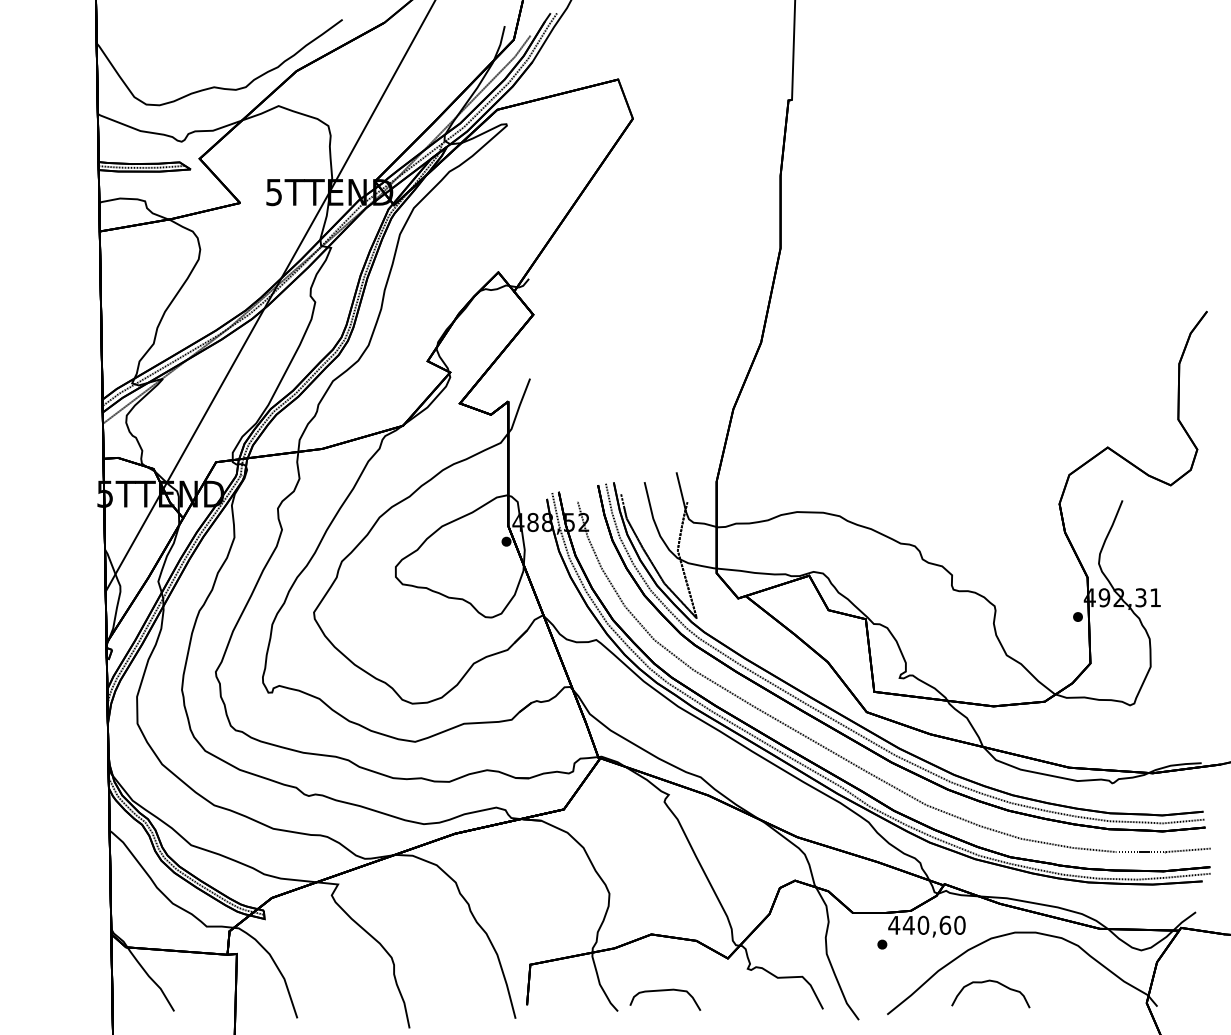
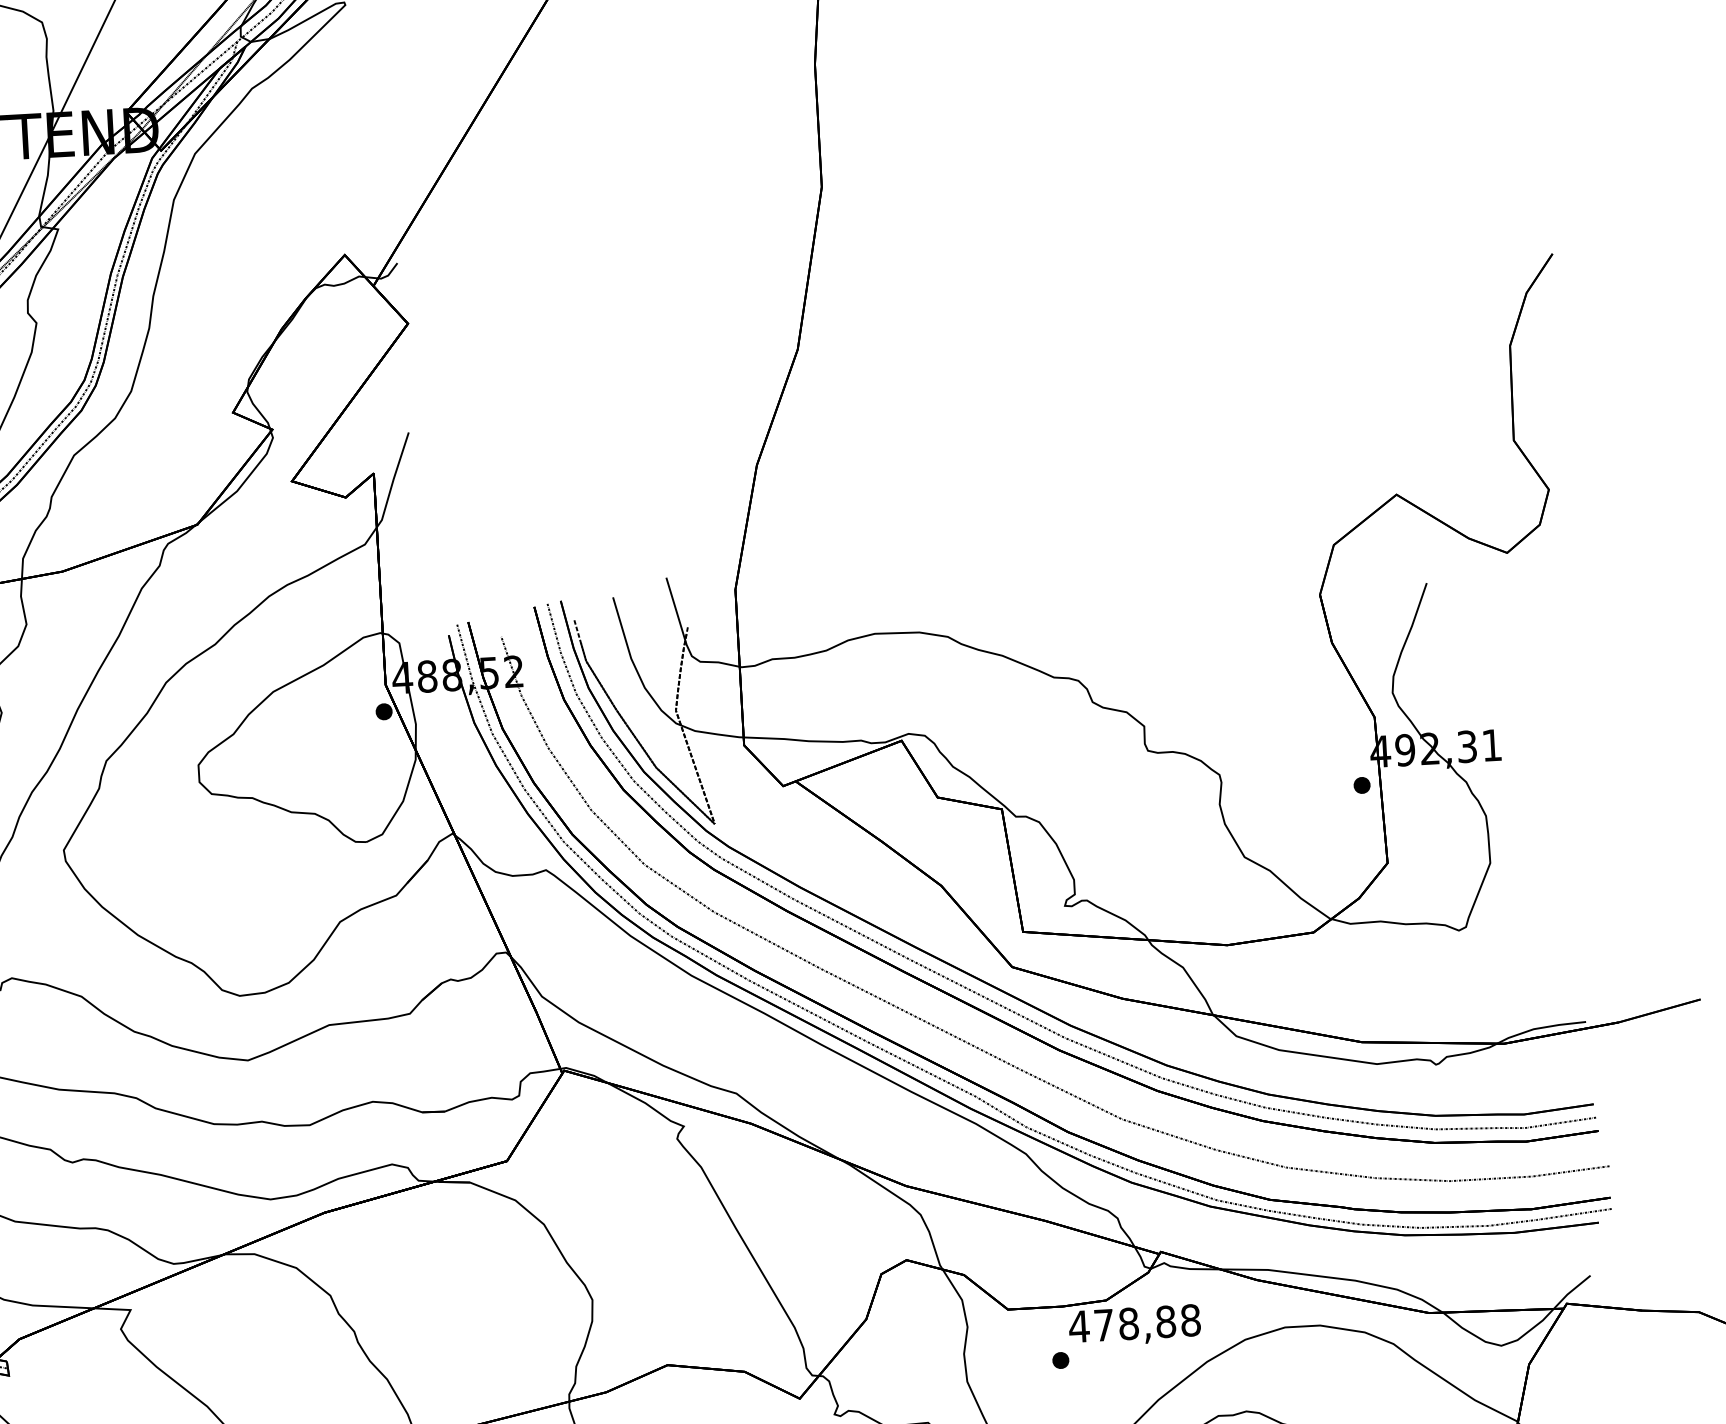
text: (933, 924) -> (1145, 1321), 440,60 -> 478,88

